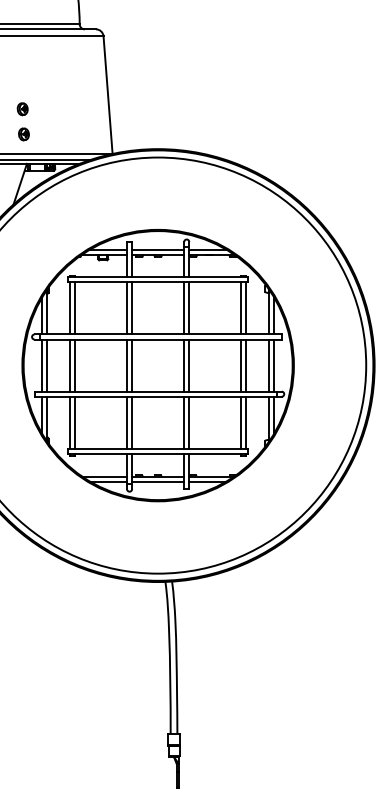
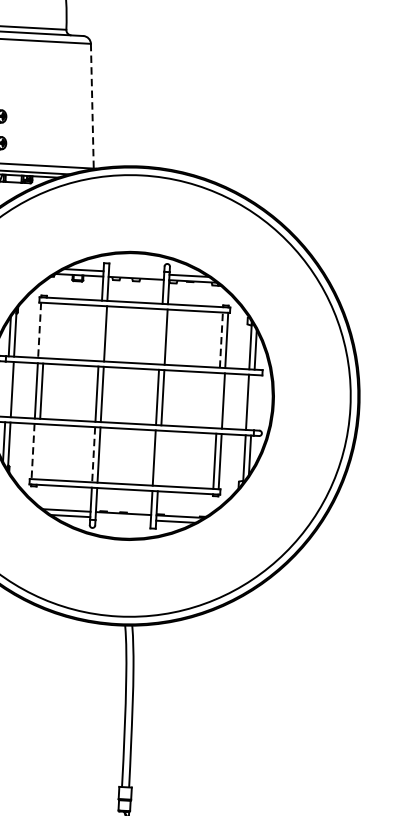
line: (108, 94) -> (92, 105), solid -> dashed
line: (158, 249) -> (136, 272), removed
line: (241, 307) -> (221, 339), solid -> dashed
line: (69, 308) -> (39, 330), solid -> dashed
line: (74, 308) -> (44, 330), removed
line: (127, 308) -> (100, 333), removed
line: (184, 308) -> (161, 336), removed
line: (42, 365) -> (7, 389), removed
line: (241, 365) -> (218, 400), removed
line: (274, 365) -> (253, 402), removed
line: (74, 422) -> (37, 451), removed
line: (189, 422) -> (159, 458), removed
line: (69, 423) -> (32, 452), solid -> dashed
line: (127, 423) -> (94, 455), solid -> dashed
line: (158, 481) -> (123, 518), removed

